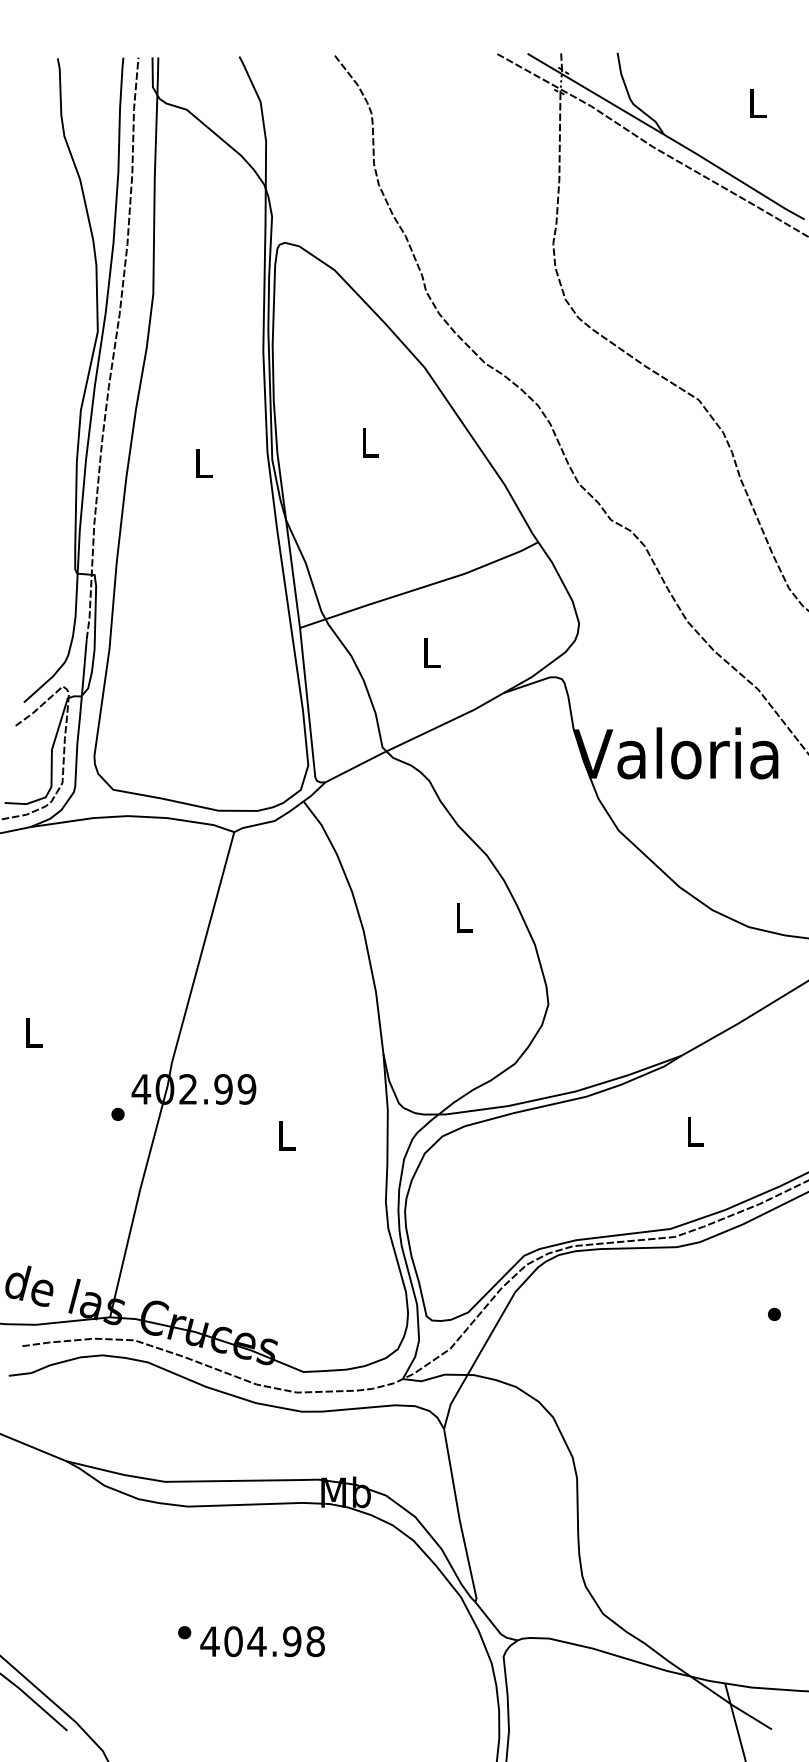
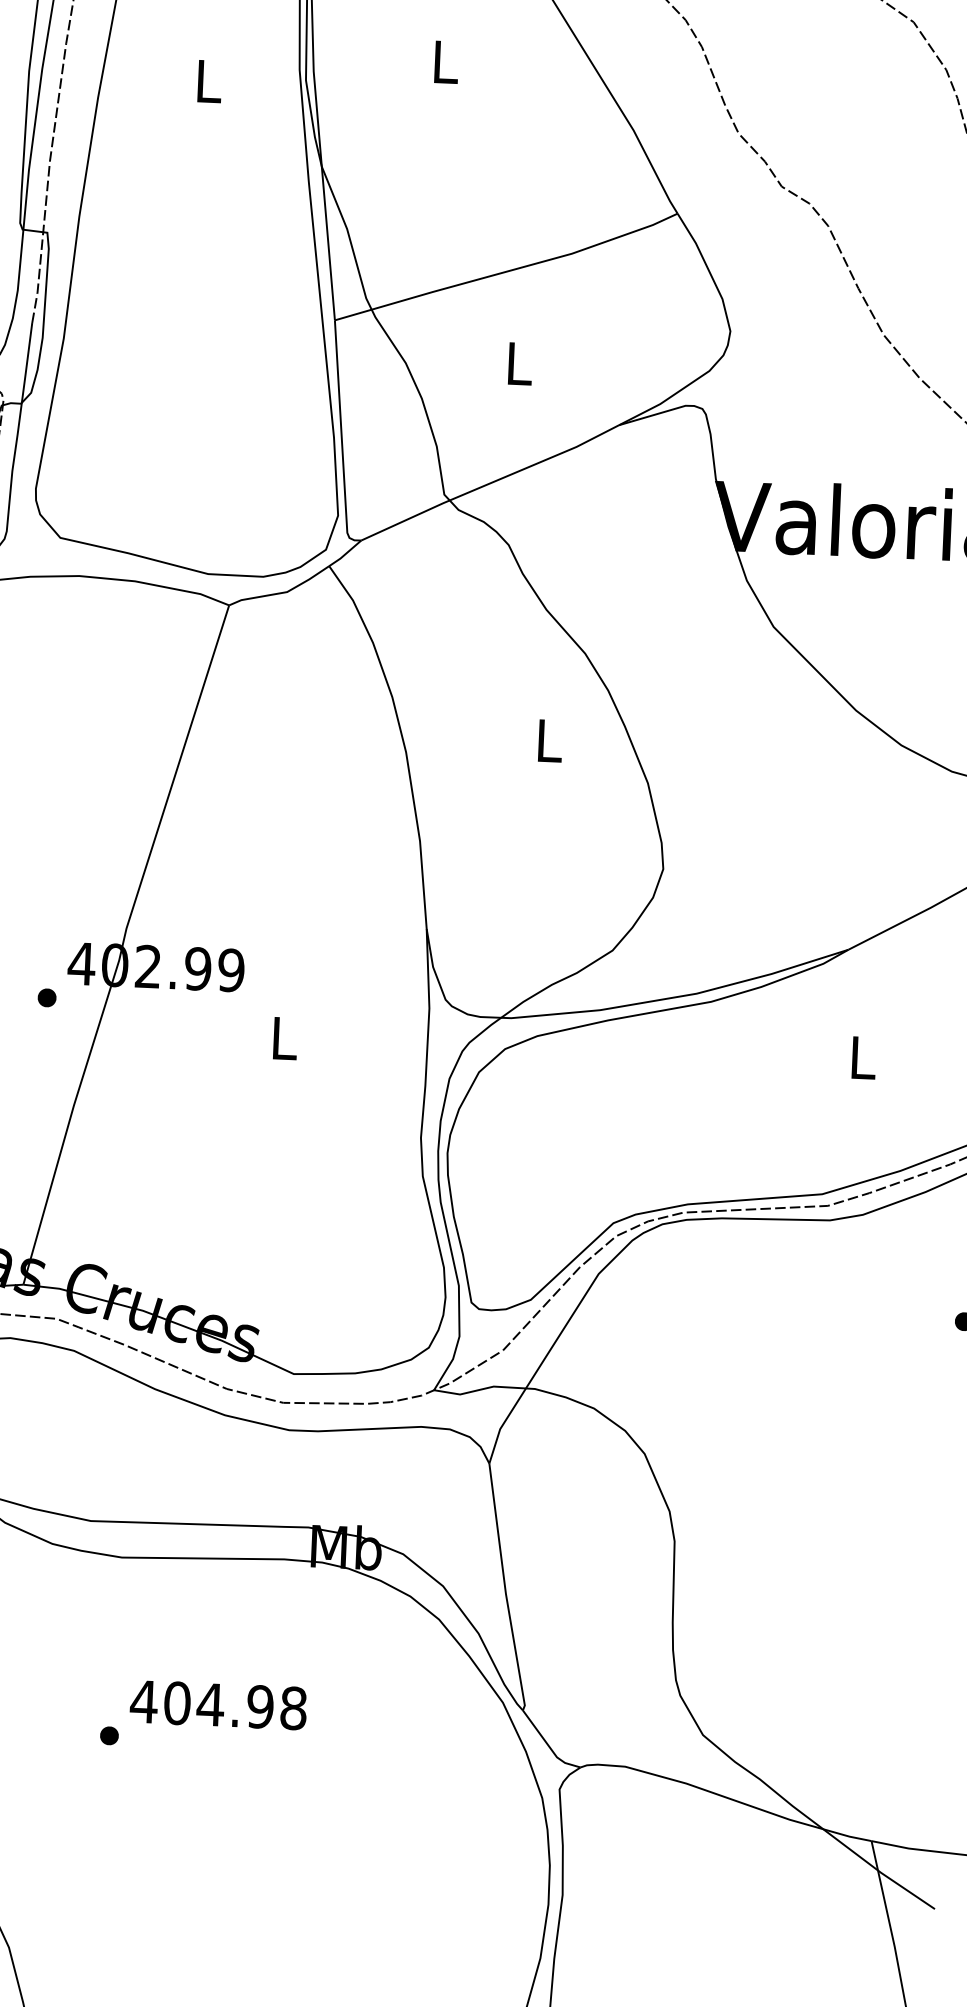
text: (262, 1641) -> (218, 1704), moved

